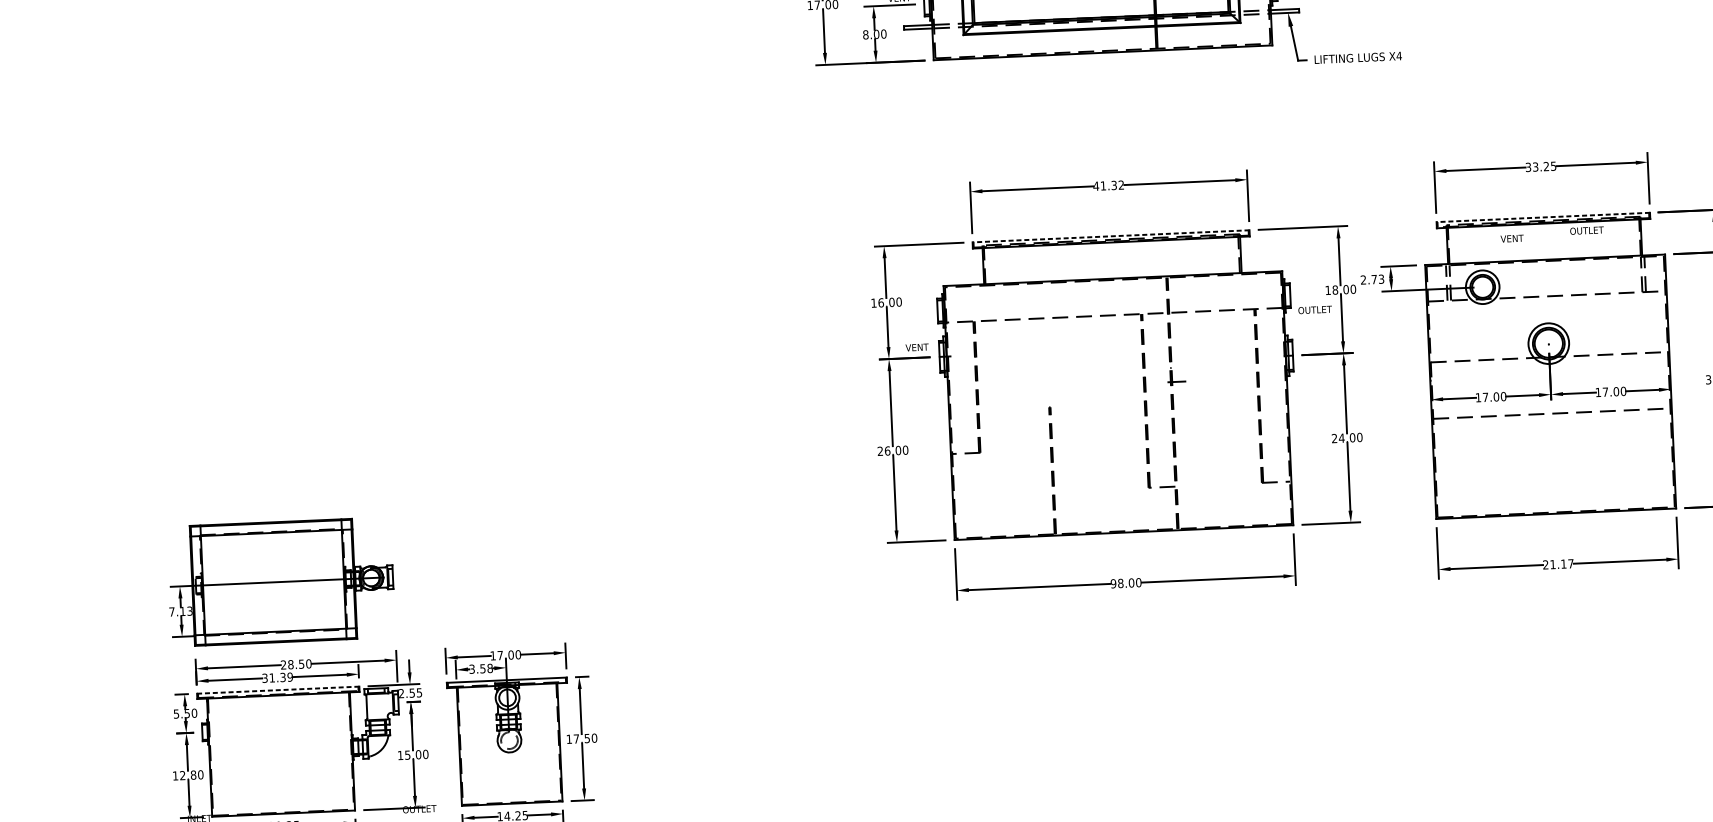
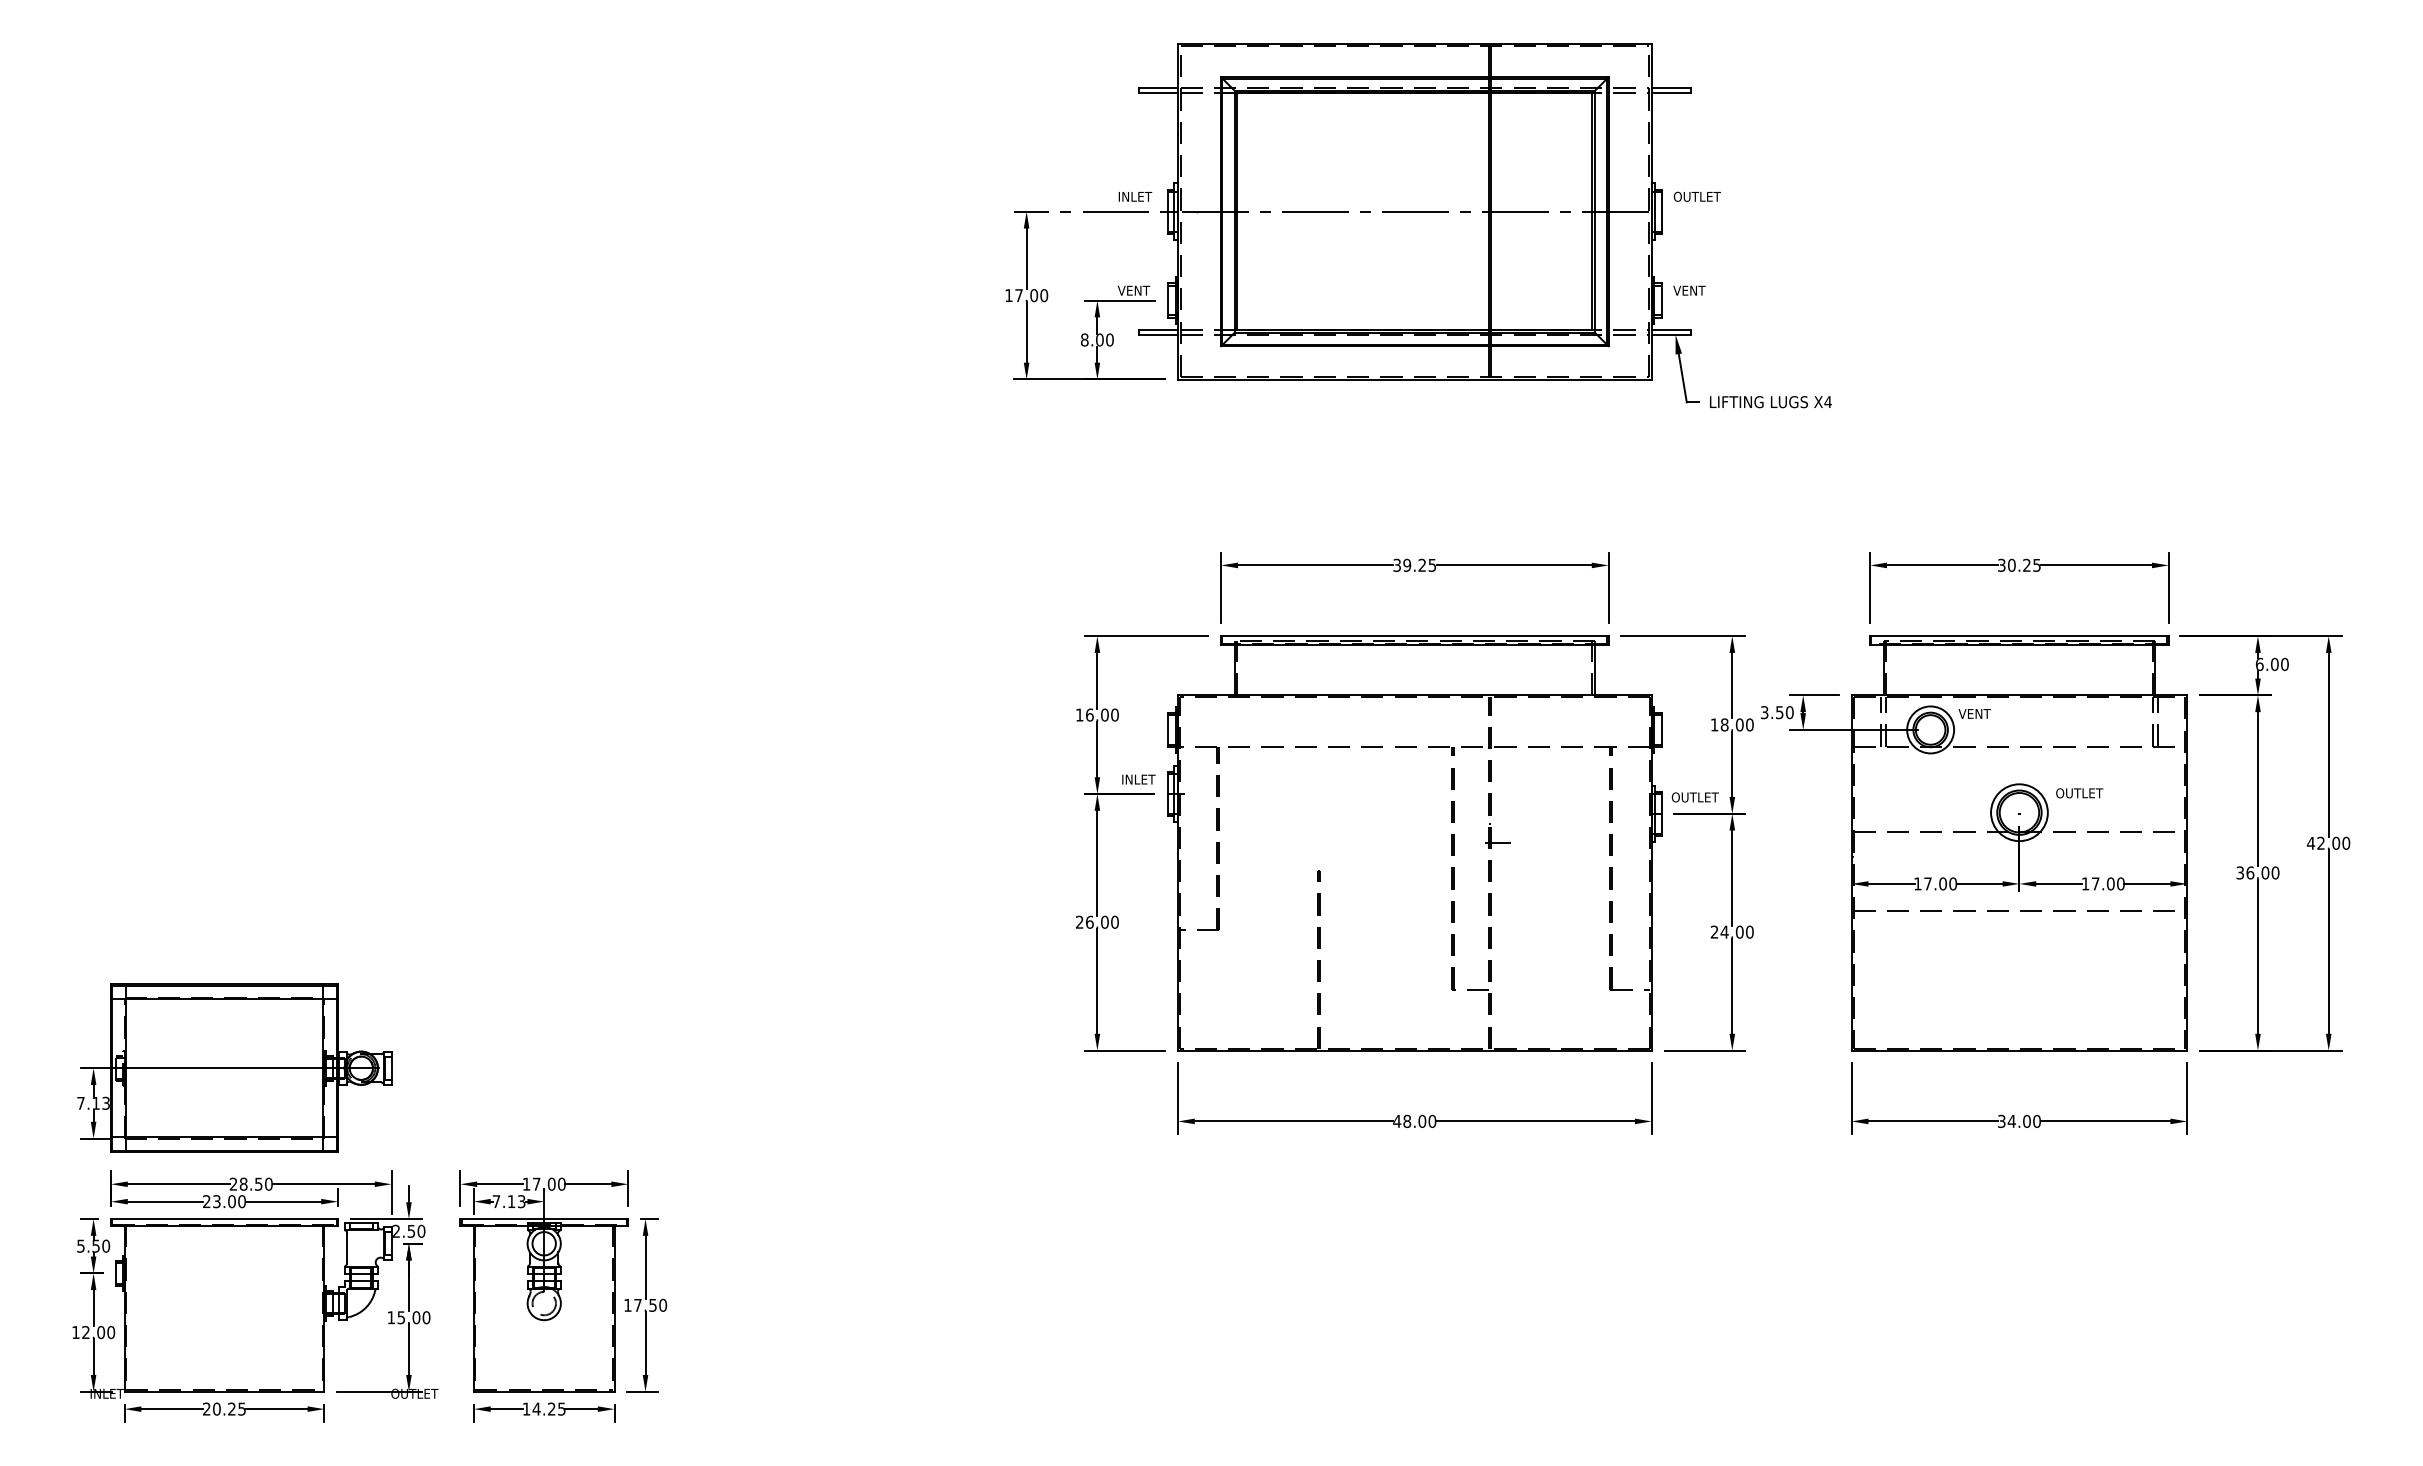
text: (1535, 166) -> (2011, 564), 33.25 -> 30.25
text: (1108, 185) -> (1414, 564), 41.32 -> 39.25
line: (1542, 217) -> (2018, 636), dashed -> solid
text: (1586, 230) -> (2079, 793), moved
line: (1110, 236) -> (1414, 636), dashed -> solid
text: (1512, 238) -> (1974, 713), moved
text: (1372, 279) -> (1777, 712), 2.73 -> 3.50
text: (1314, 310) -> (1694, 797), moved
text: (917, 347) -> (1138, 779), VENT -> INLET
text: (1558, 563) -> (2019, 1120), 21.17 -> 34.00
text: (1113, 583) -> (1397, 1120), 98.00 -> 48.00
text: (480, 668) -> (508, 1201), 3.58 -> 7.13
text: (277, 677) -> (224, 1201), 31.39 -> 23.00
line: (278, 690) -> (224, 1219), dashed -> solid
text: (419, 692) -> (421, 1230), 2.55 -> 2.50
text: (193, 775) -> (101, 1332), 12.80 -> 12.00

